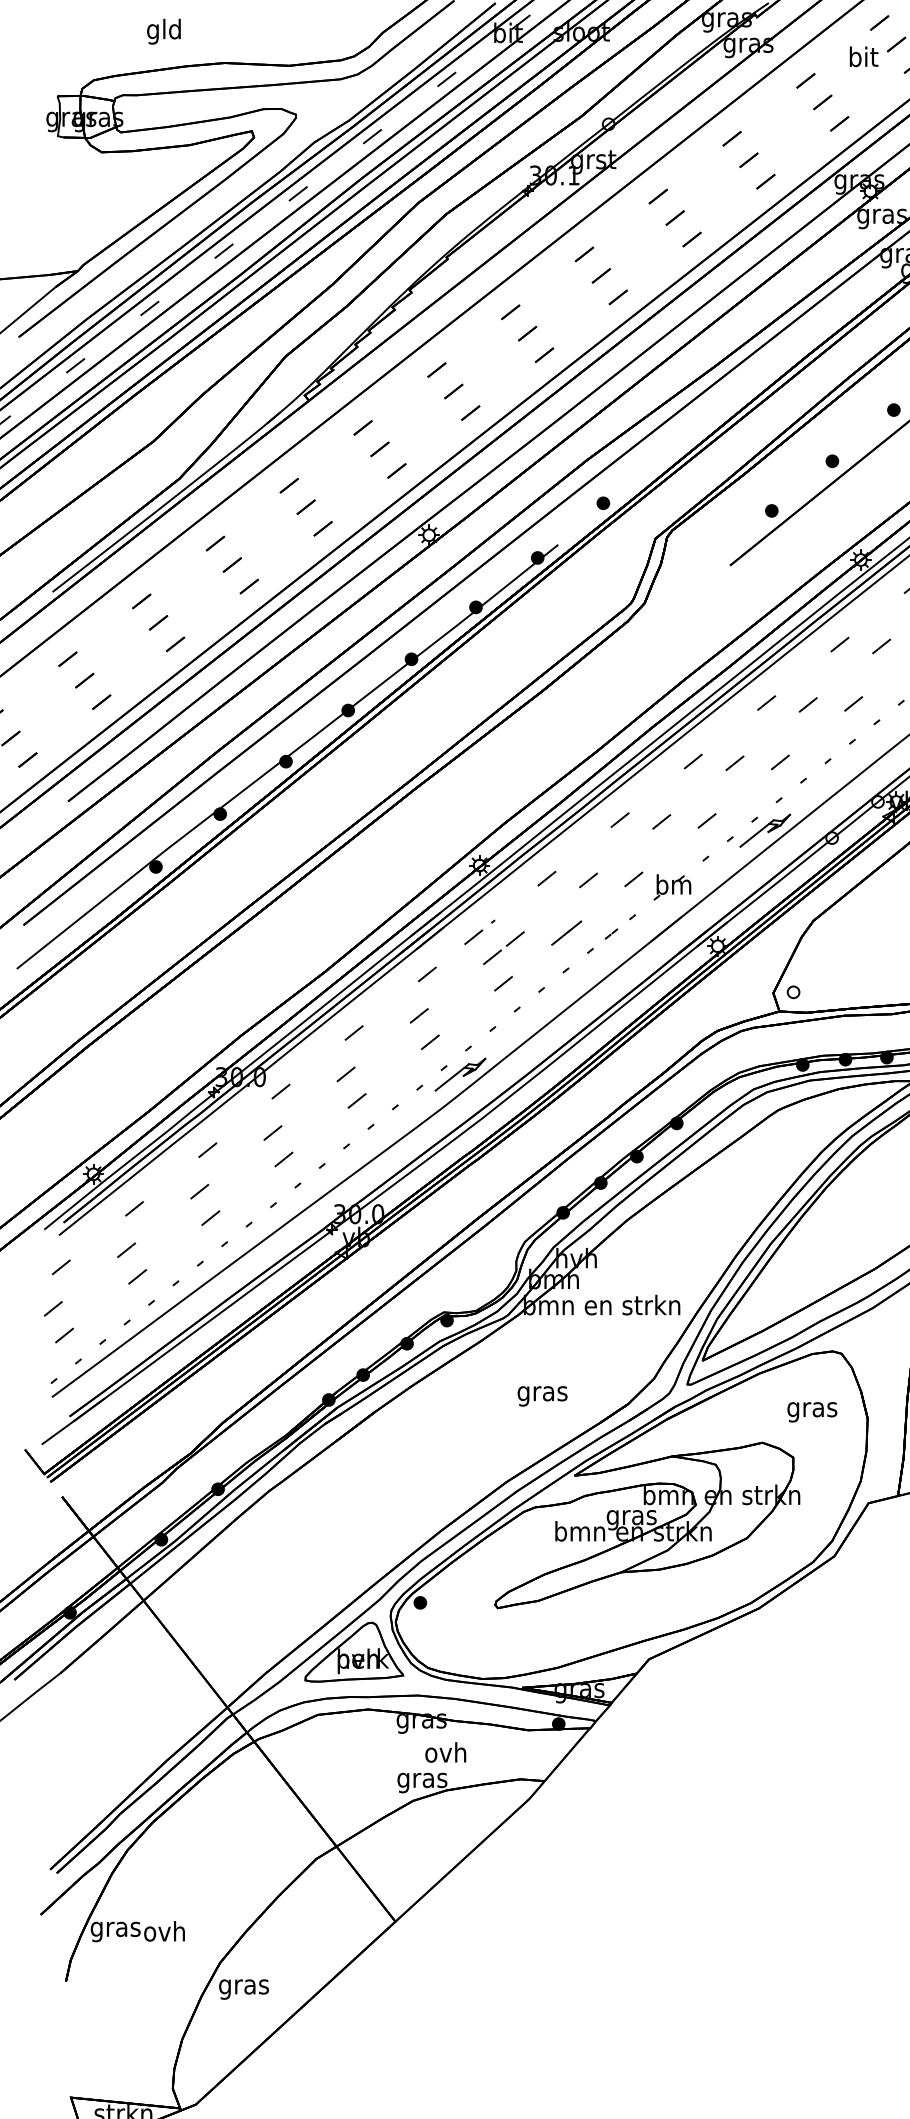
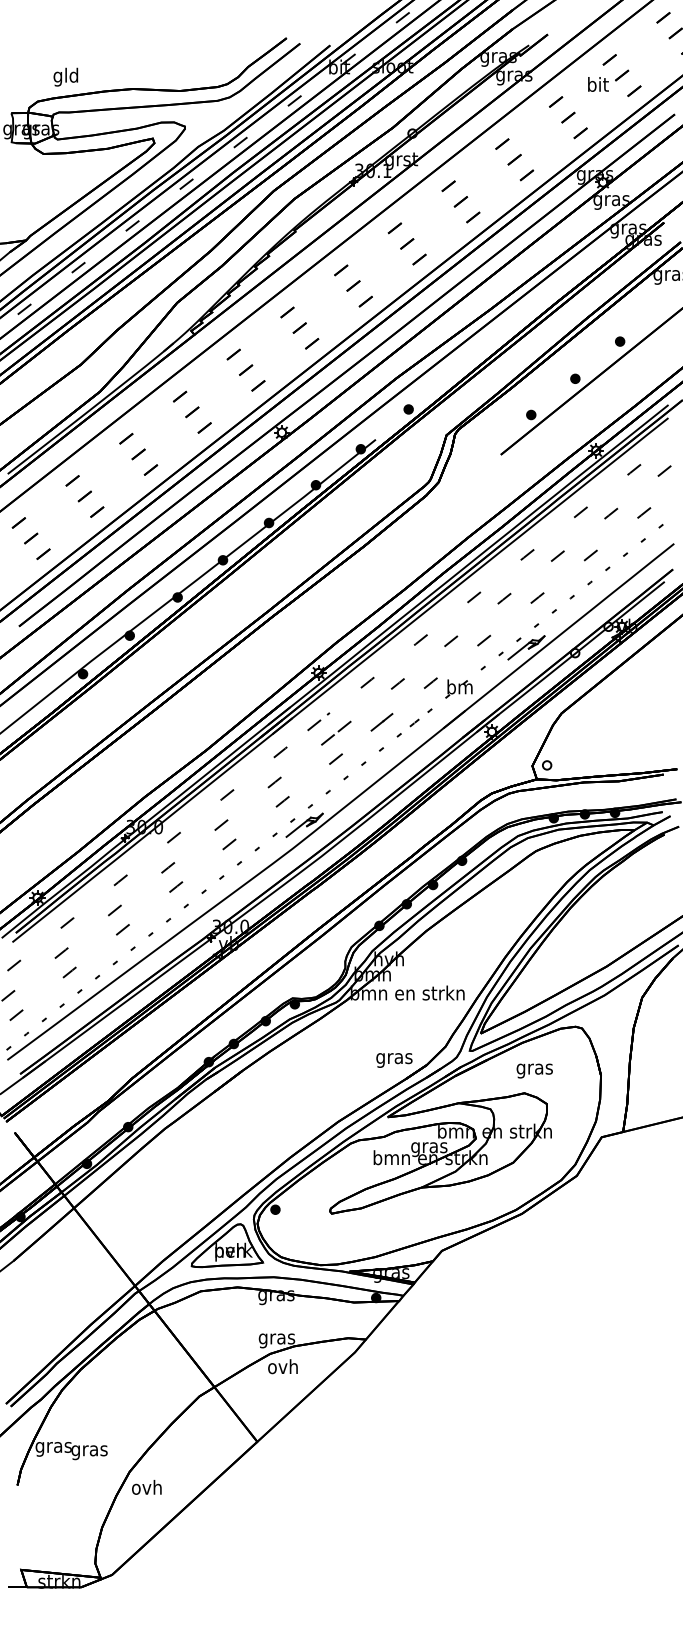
text: (163, 30) -> (65, 76), moved
text: (542, 1396) -> (394, 1060), moved
text: (811, 1411) -> (534, 1070), moved
text: (445, 1752) -> (282, 1366), moved
text: (164, 1933) -> (89, 1450), ovh -> gras
text: (244, 1985) -> (147, 1488), gras -> ovh

